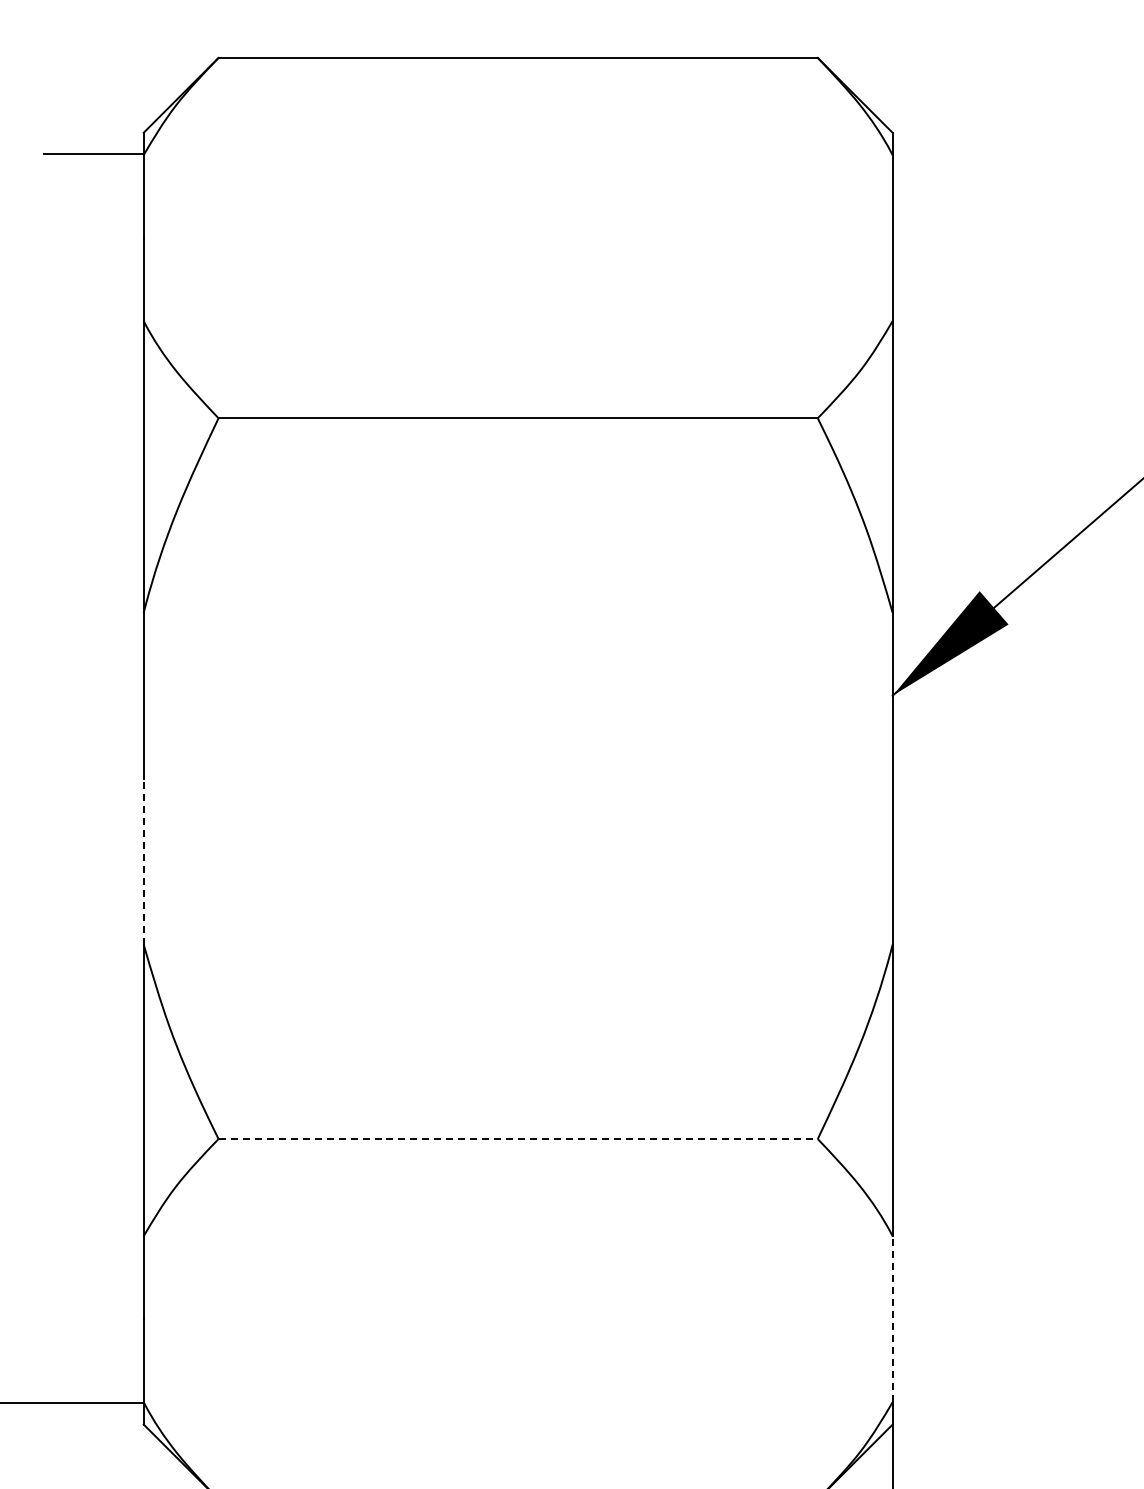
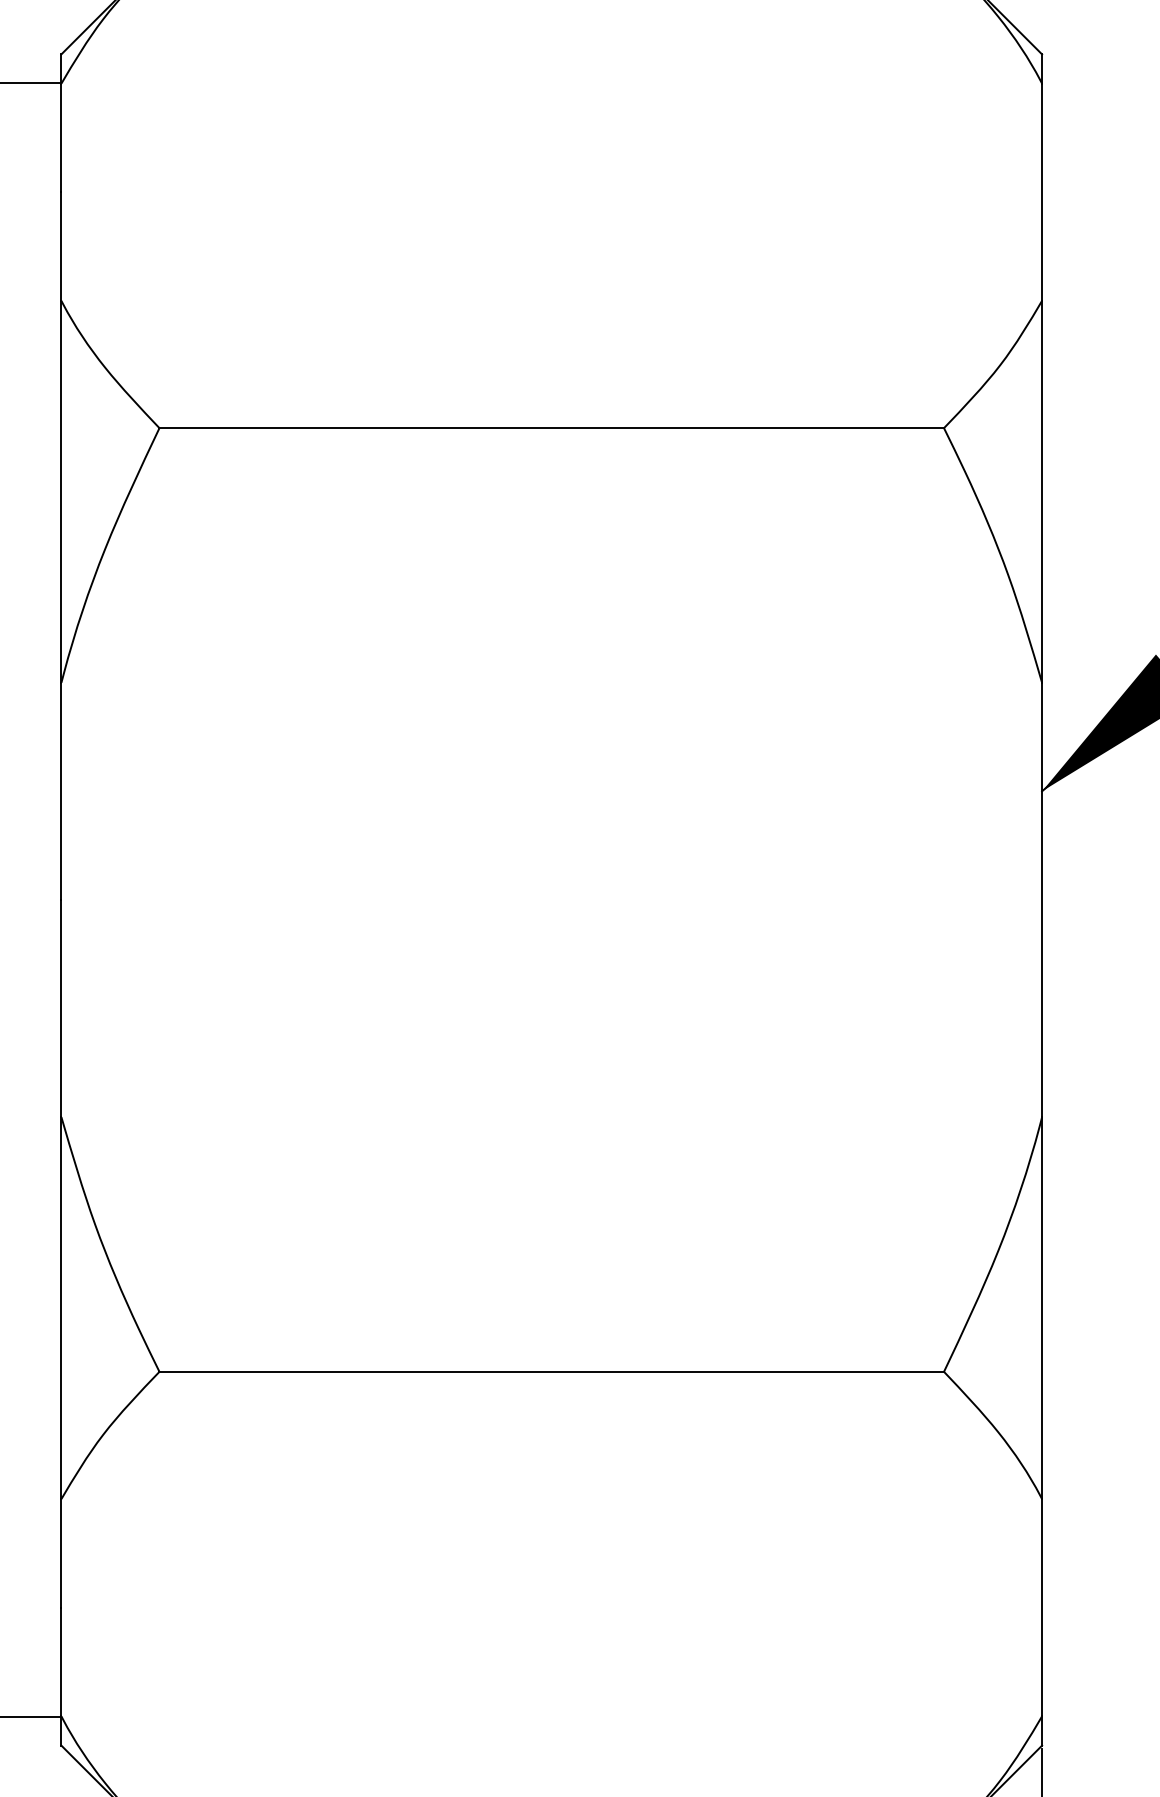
line: (143, 861) -> (61, 1008), dashed -> solid
line: (518, 1139) -> (552, 1372), dashed -> solid
line: (892, 1319) -> (1041, 1608), dashed -> solid

